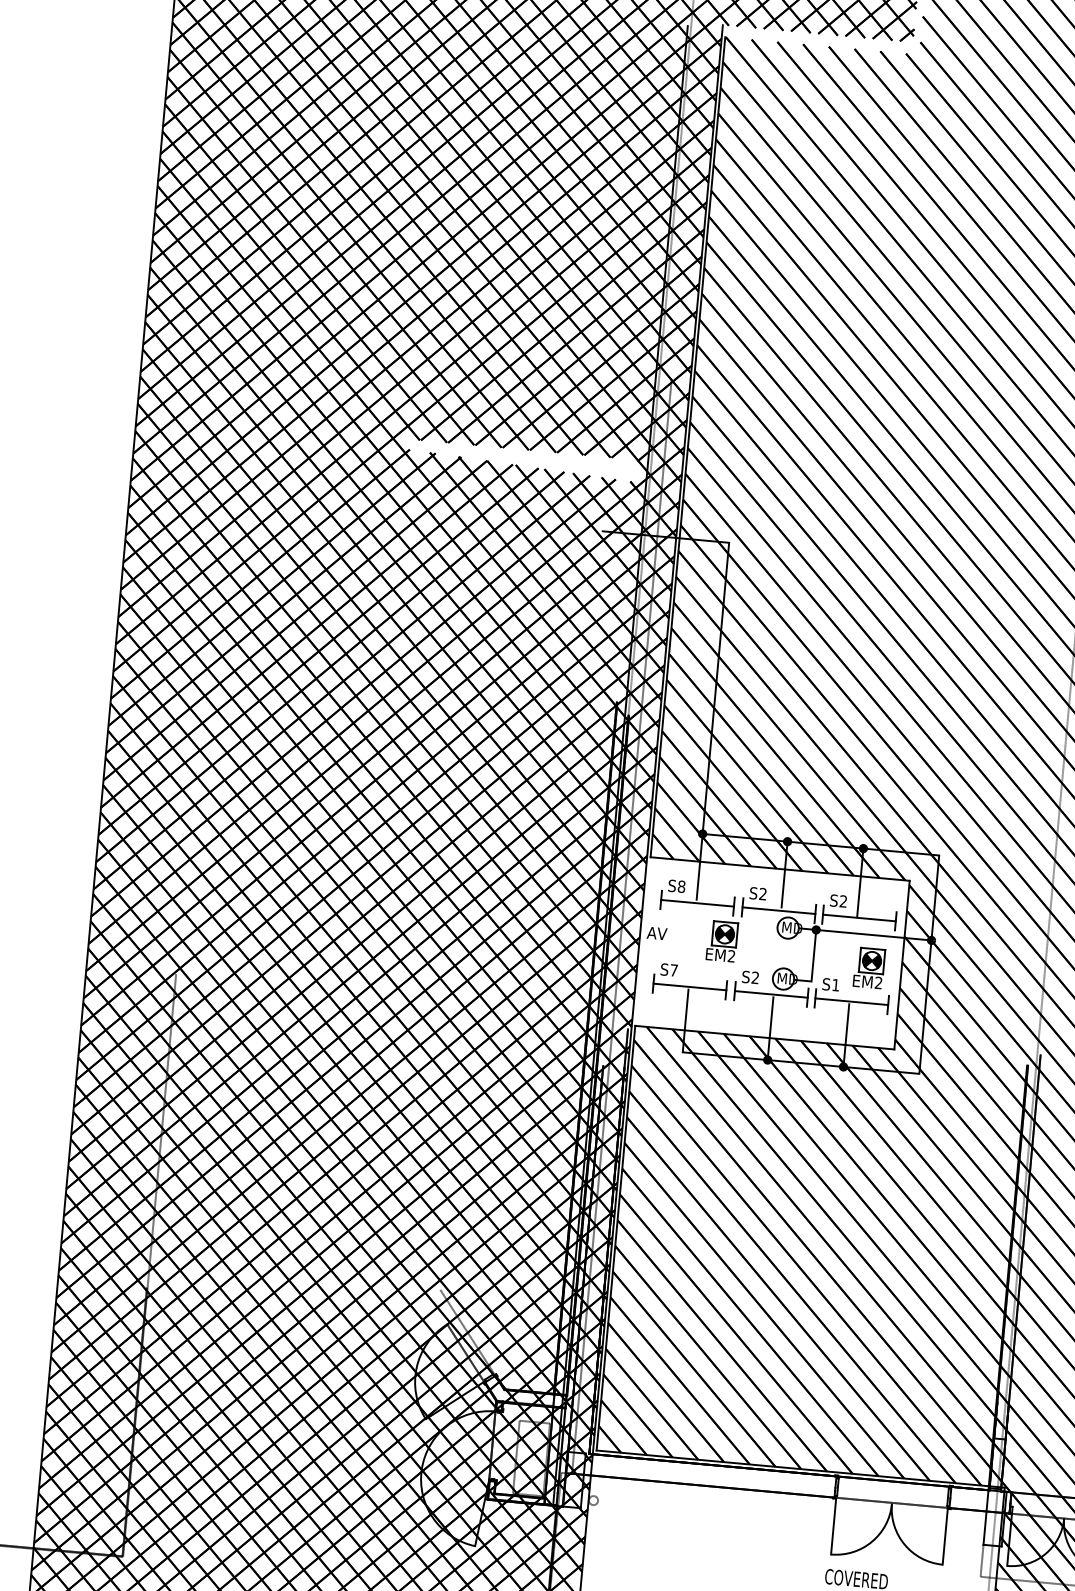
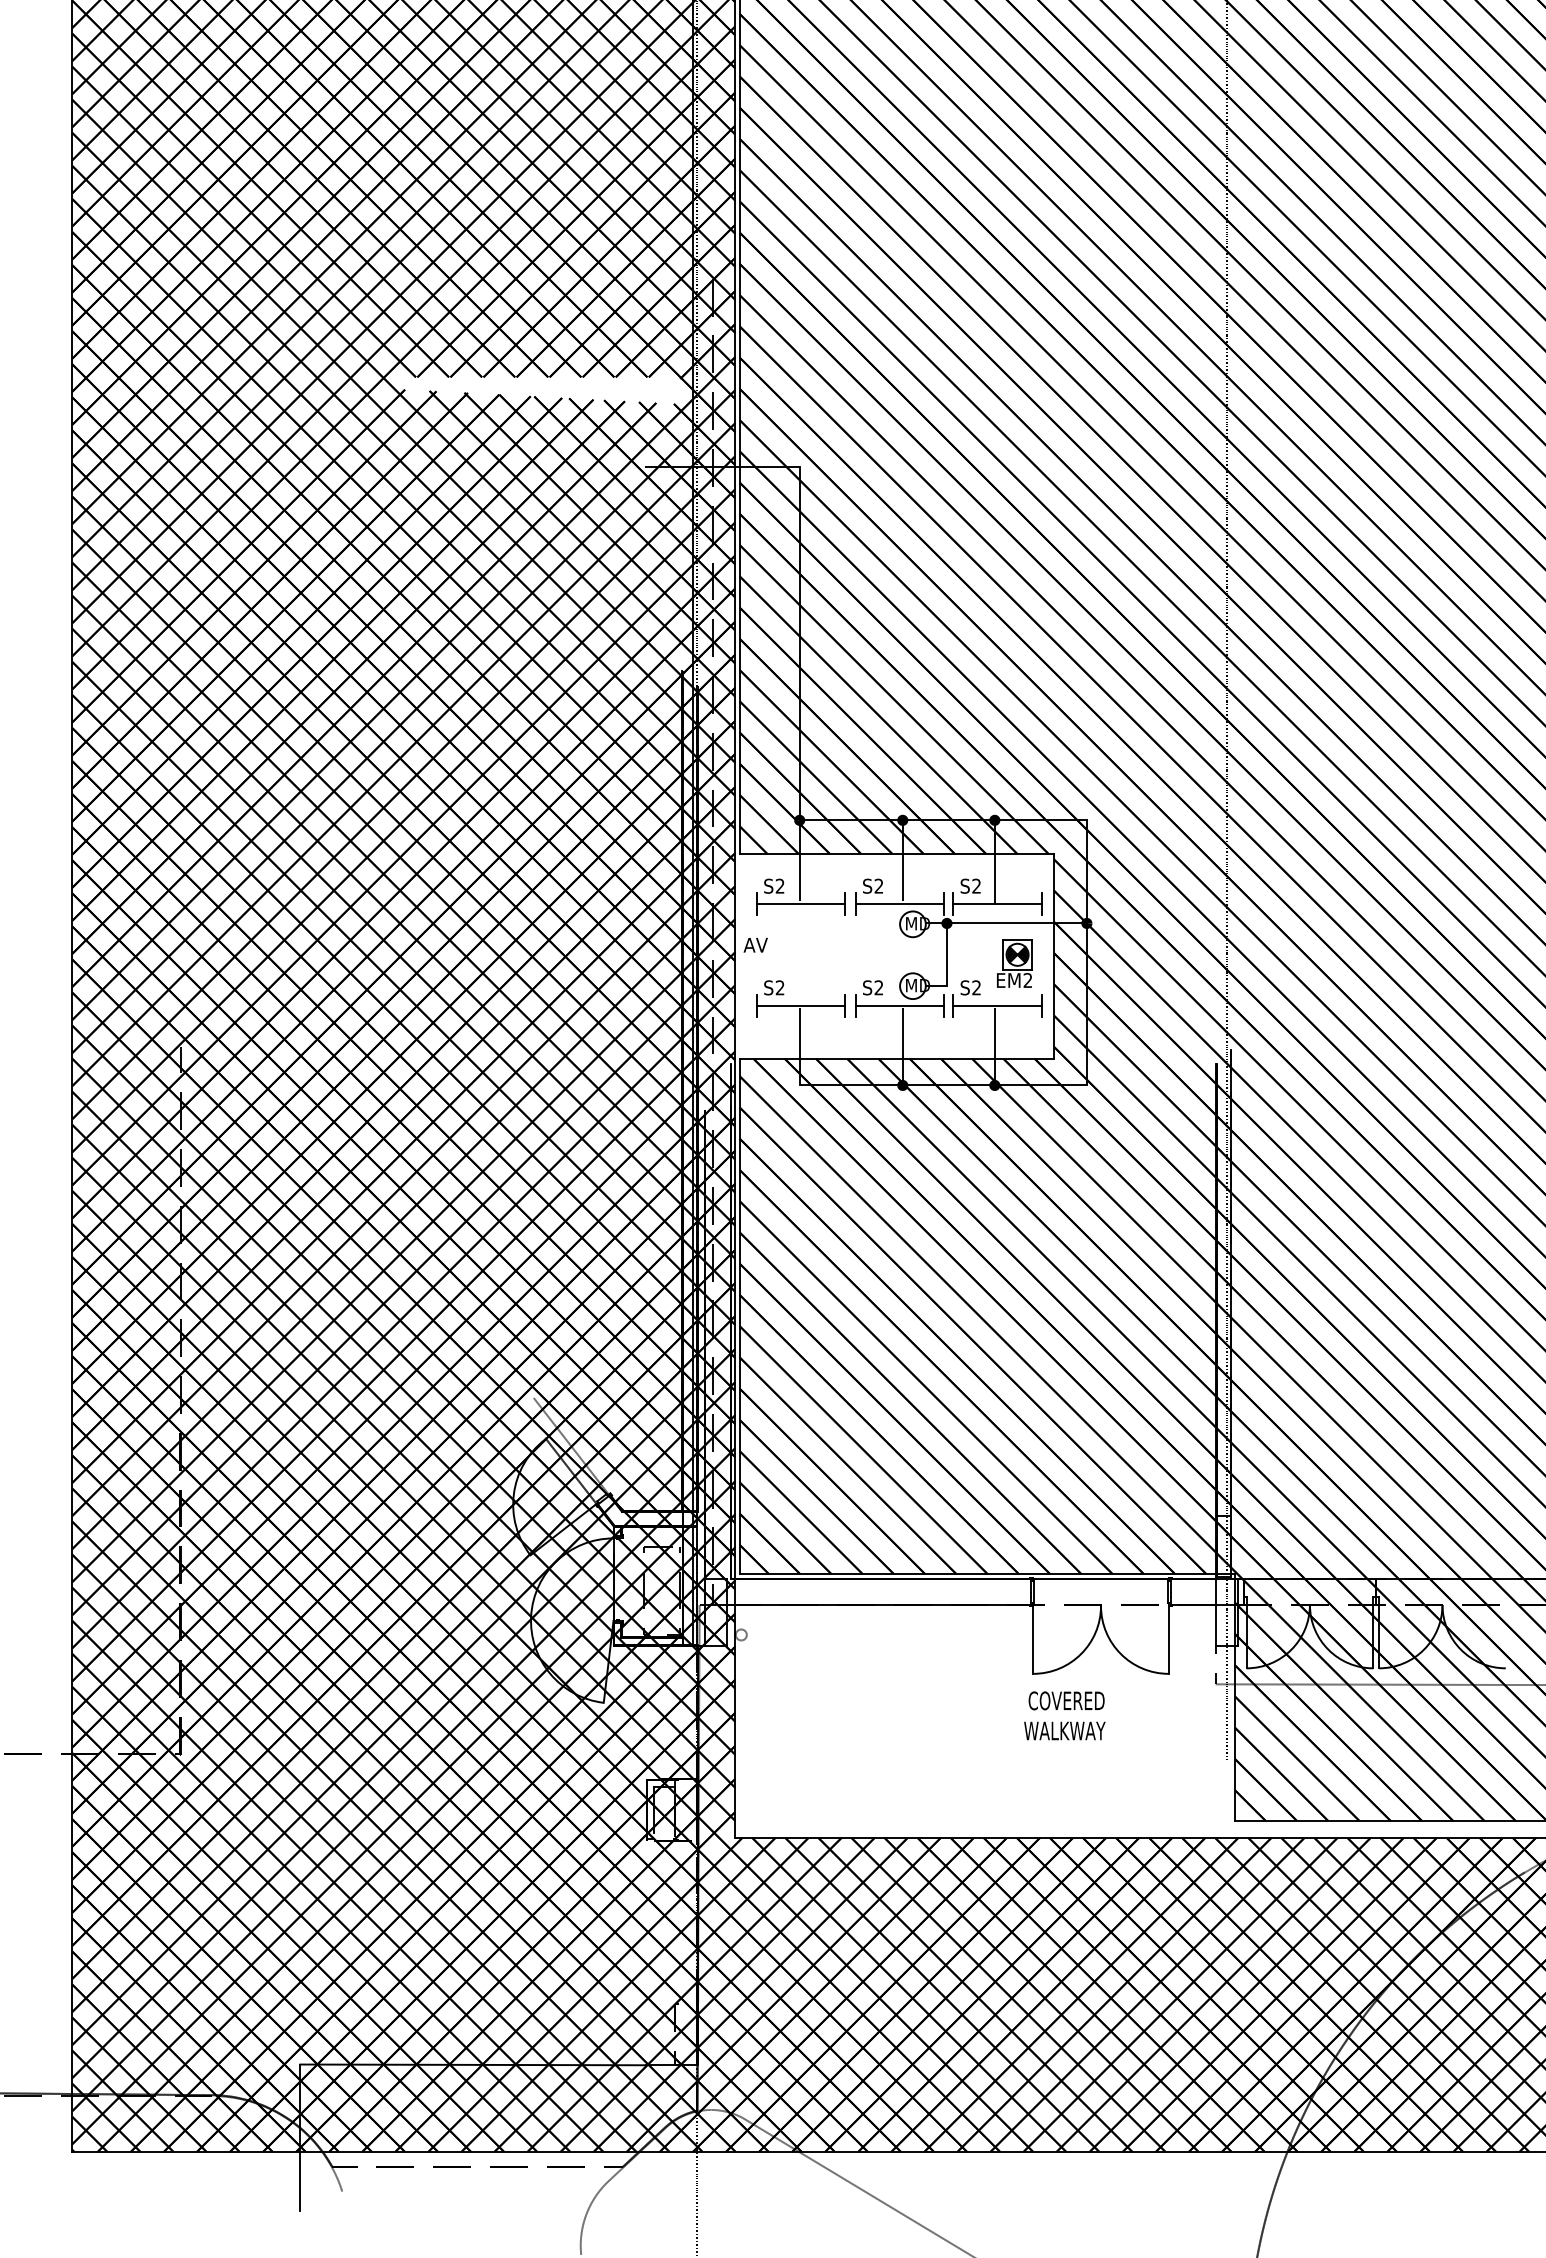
text: (681, 886) -> (779, 885), S8 -> S2
part: (721, 941) -> (834, 947), removed
text: (673, 970) -> (779, 987), S7 -> S2
text: (835, 984) -> (976, 987), S1 -> S2

